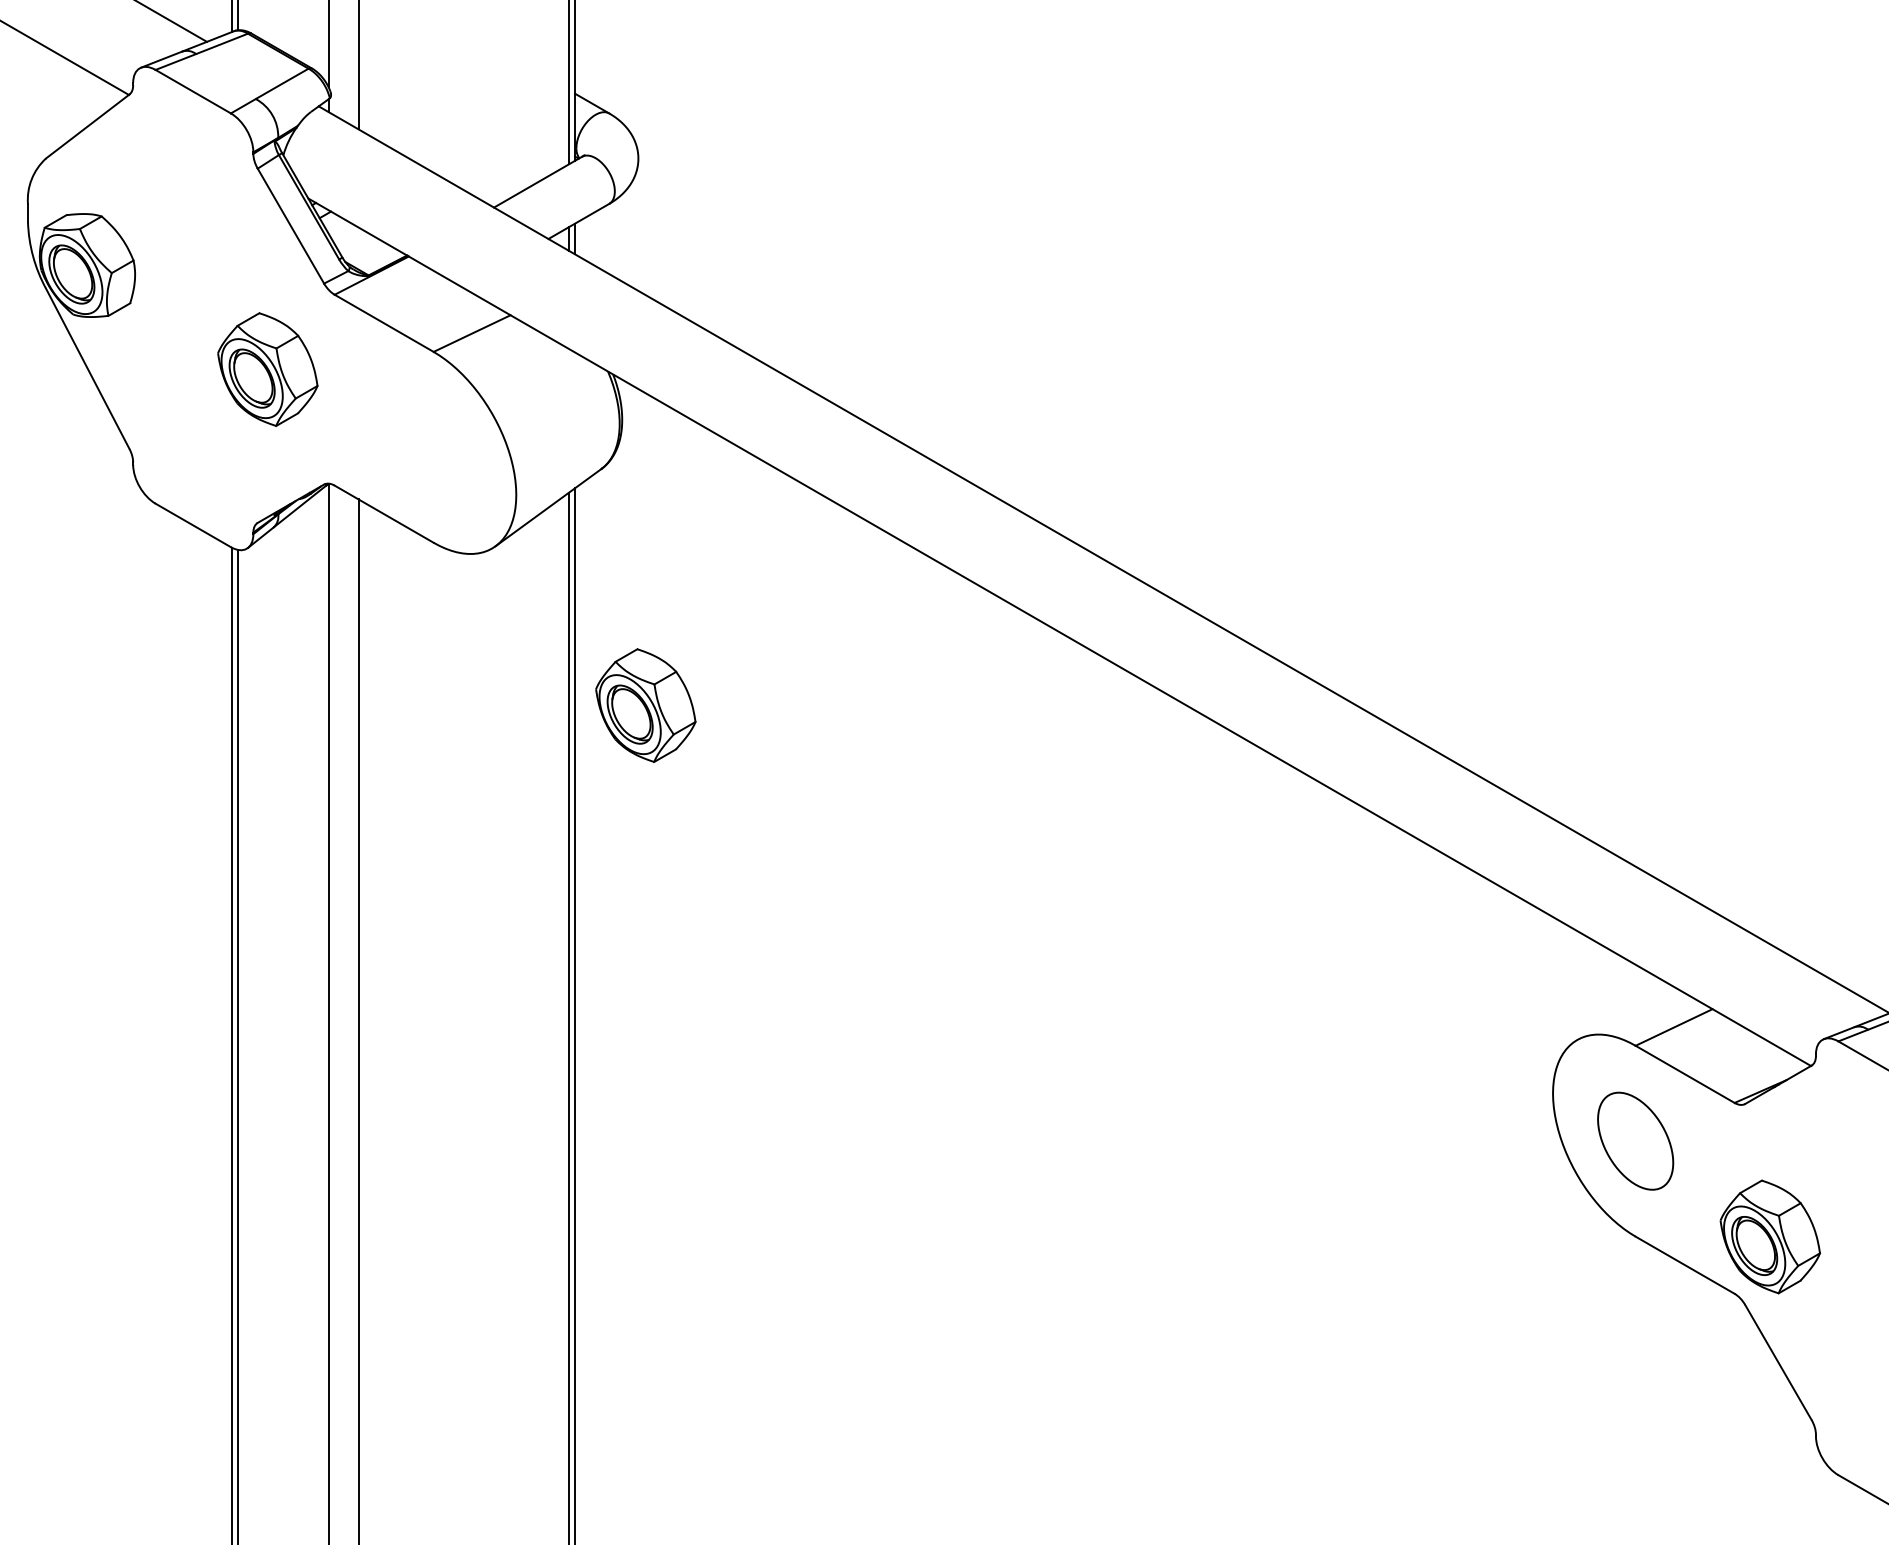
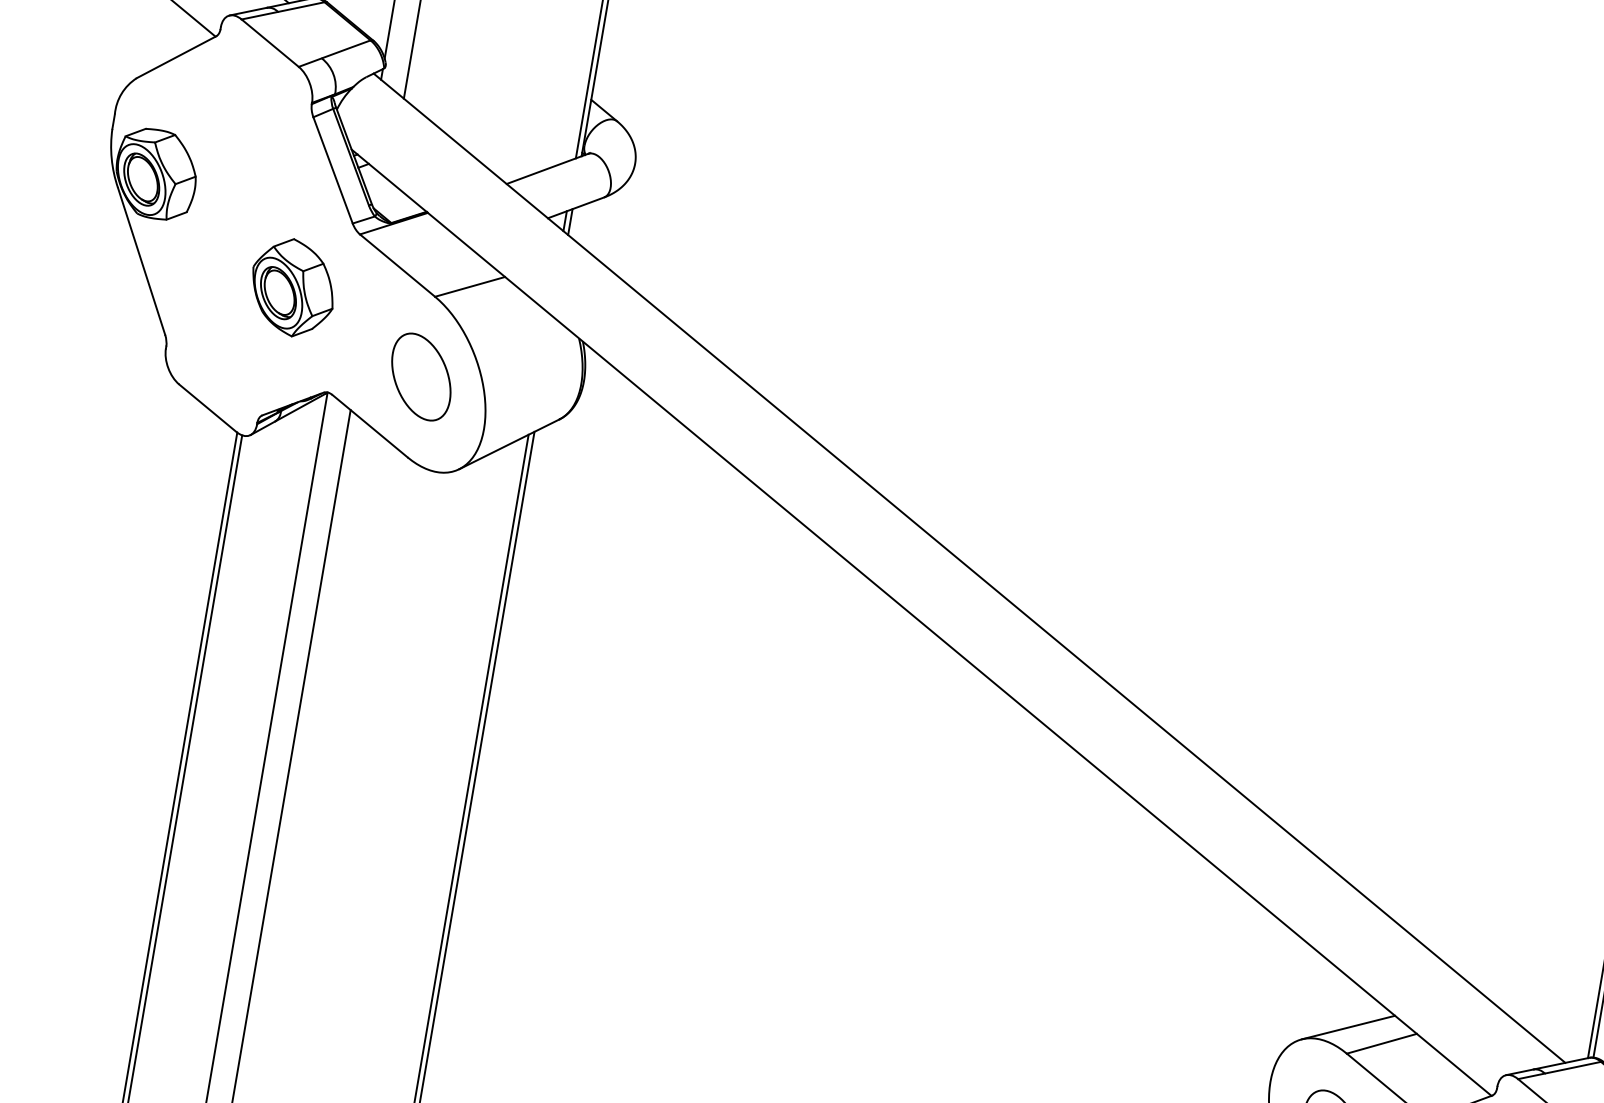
part: (433, 446) -> (421, 376), added
part: (645, 705) -> (562, 624), removed
line: (1631, 1015) -> (1347, 1027), added

